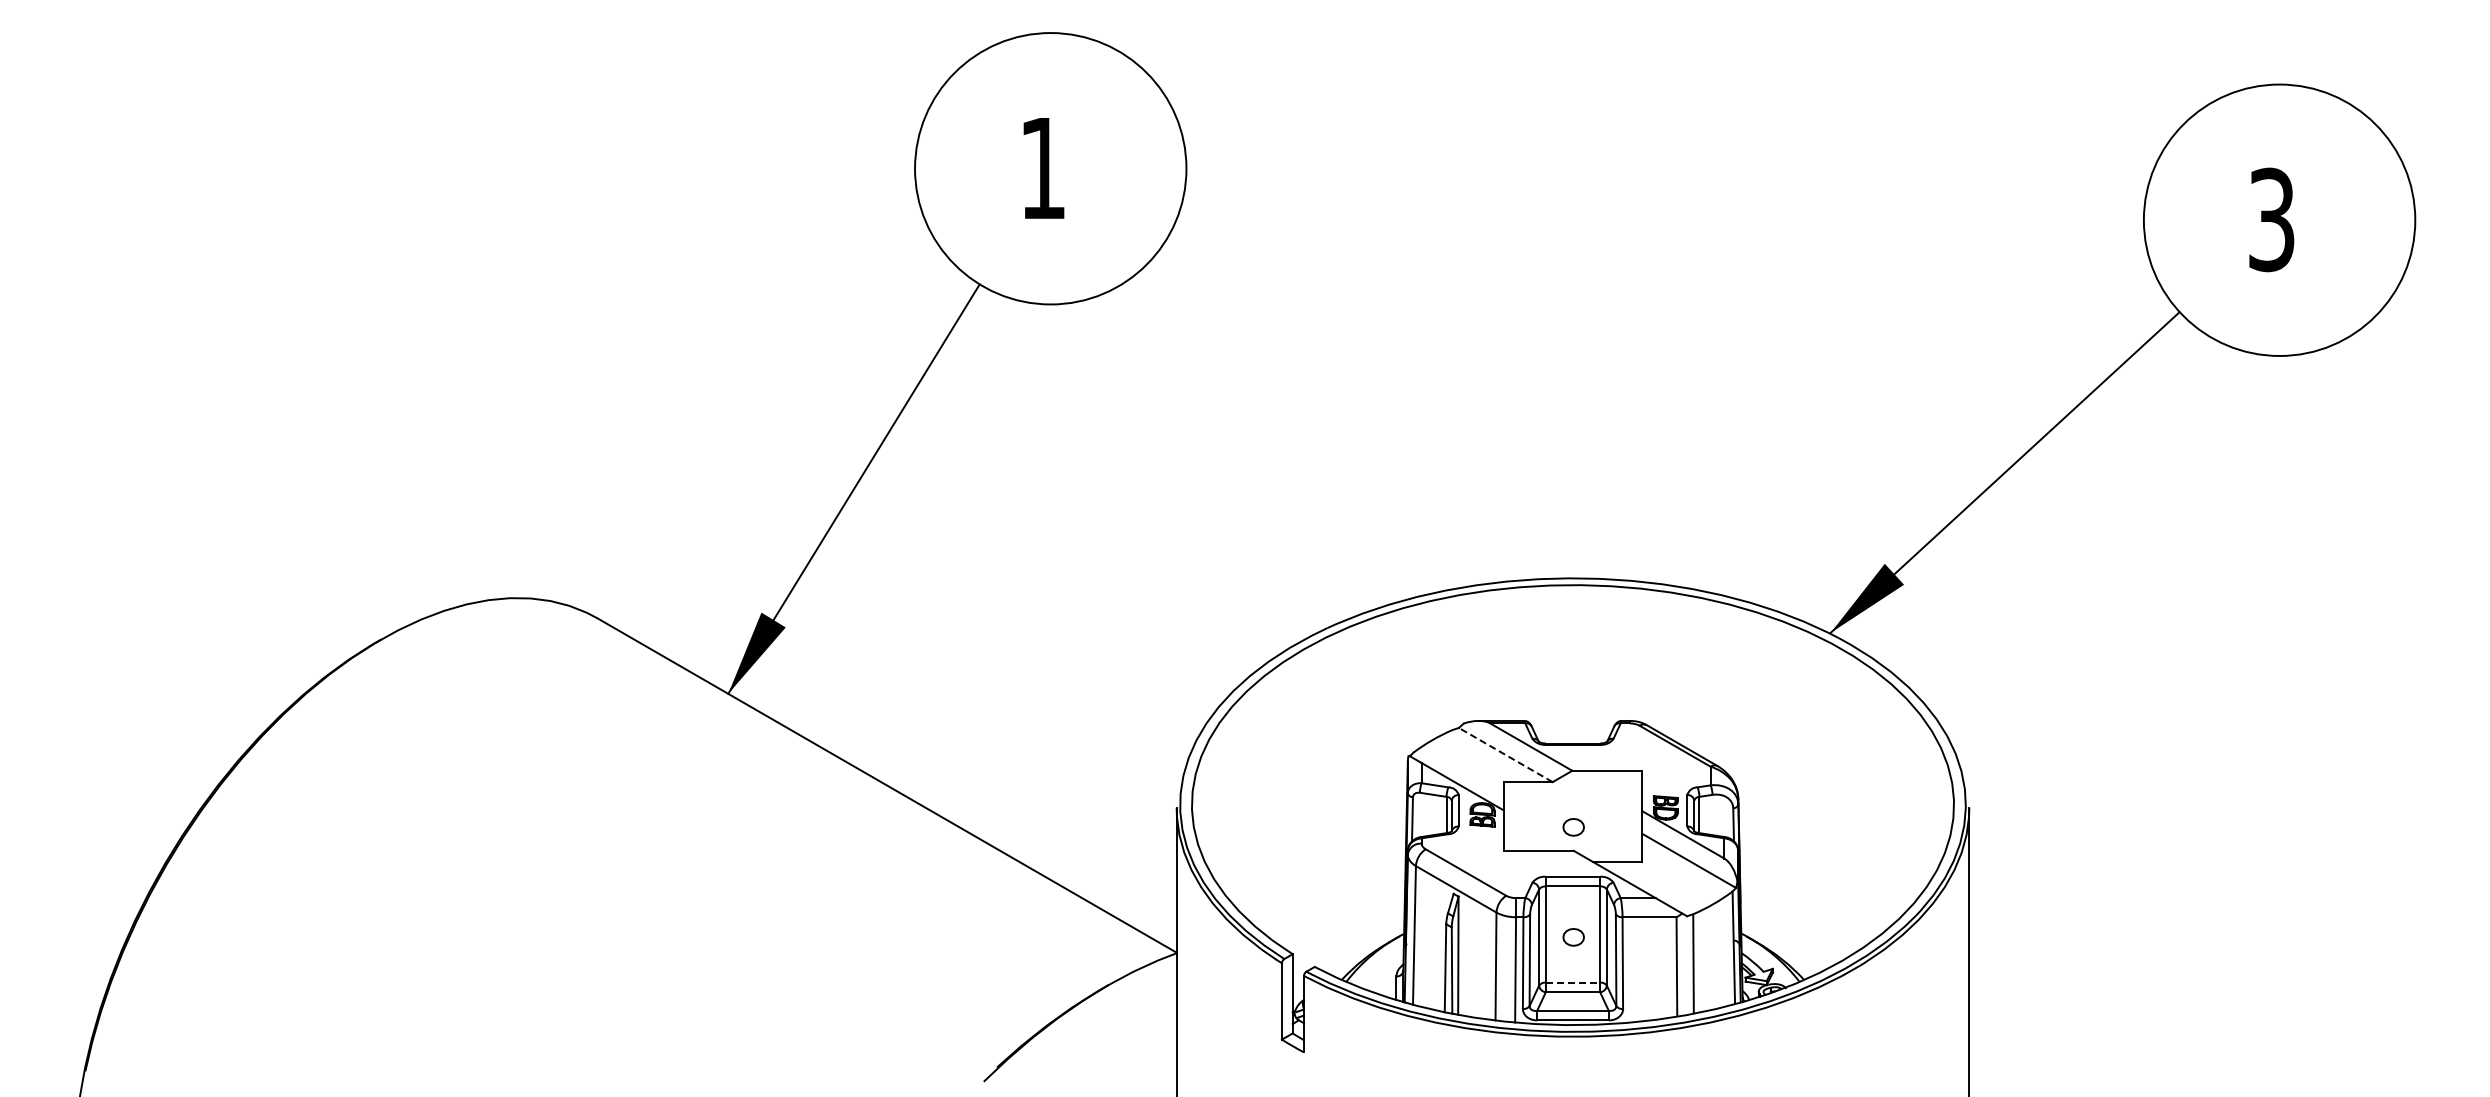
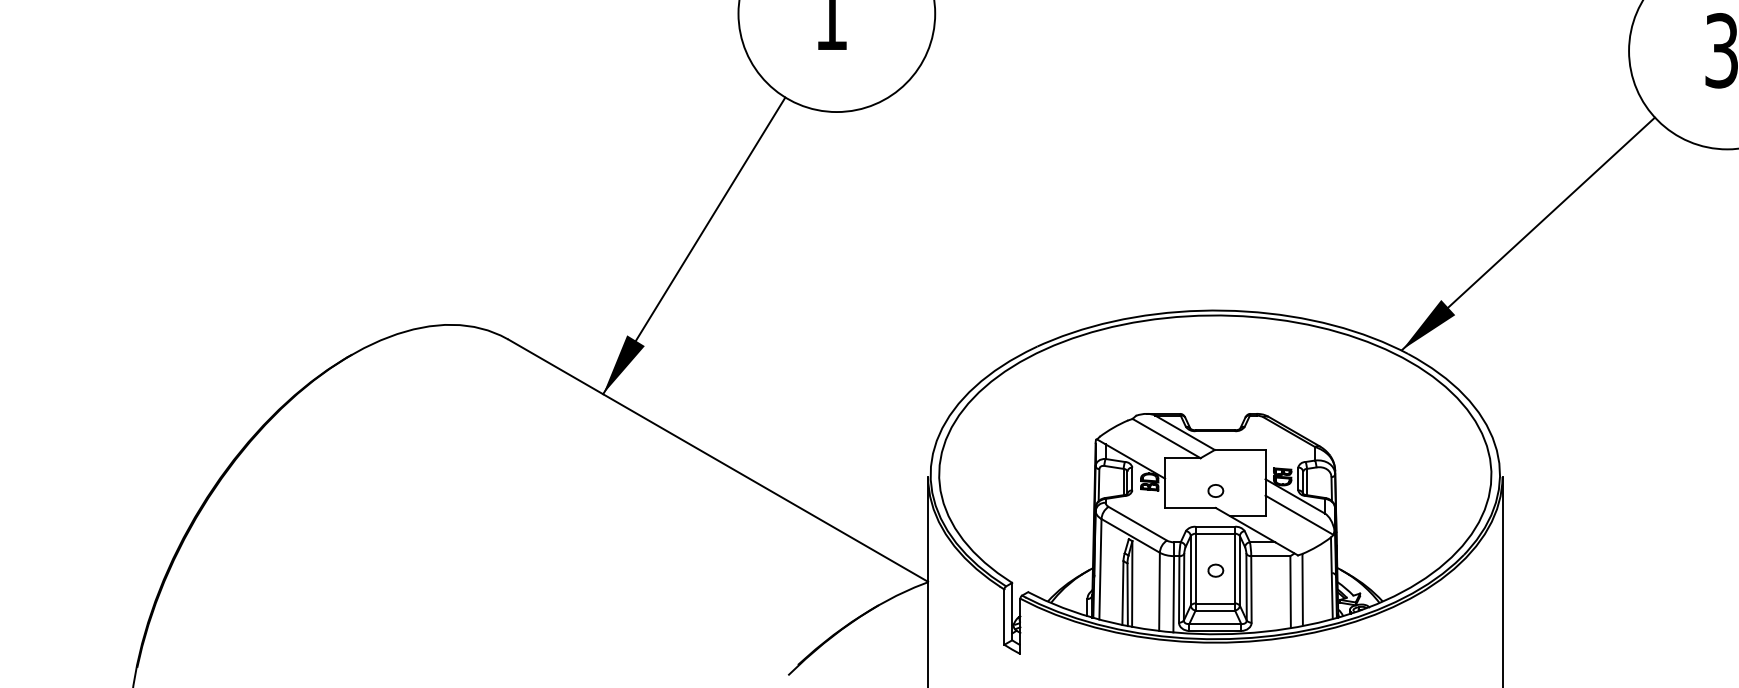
line: (1505, 754) -> (1166, 438), dashed -> solid
line: (1573, 982) -> (1215, 603), dashed -> solid

